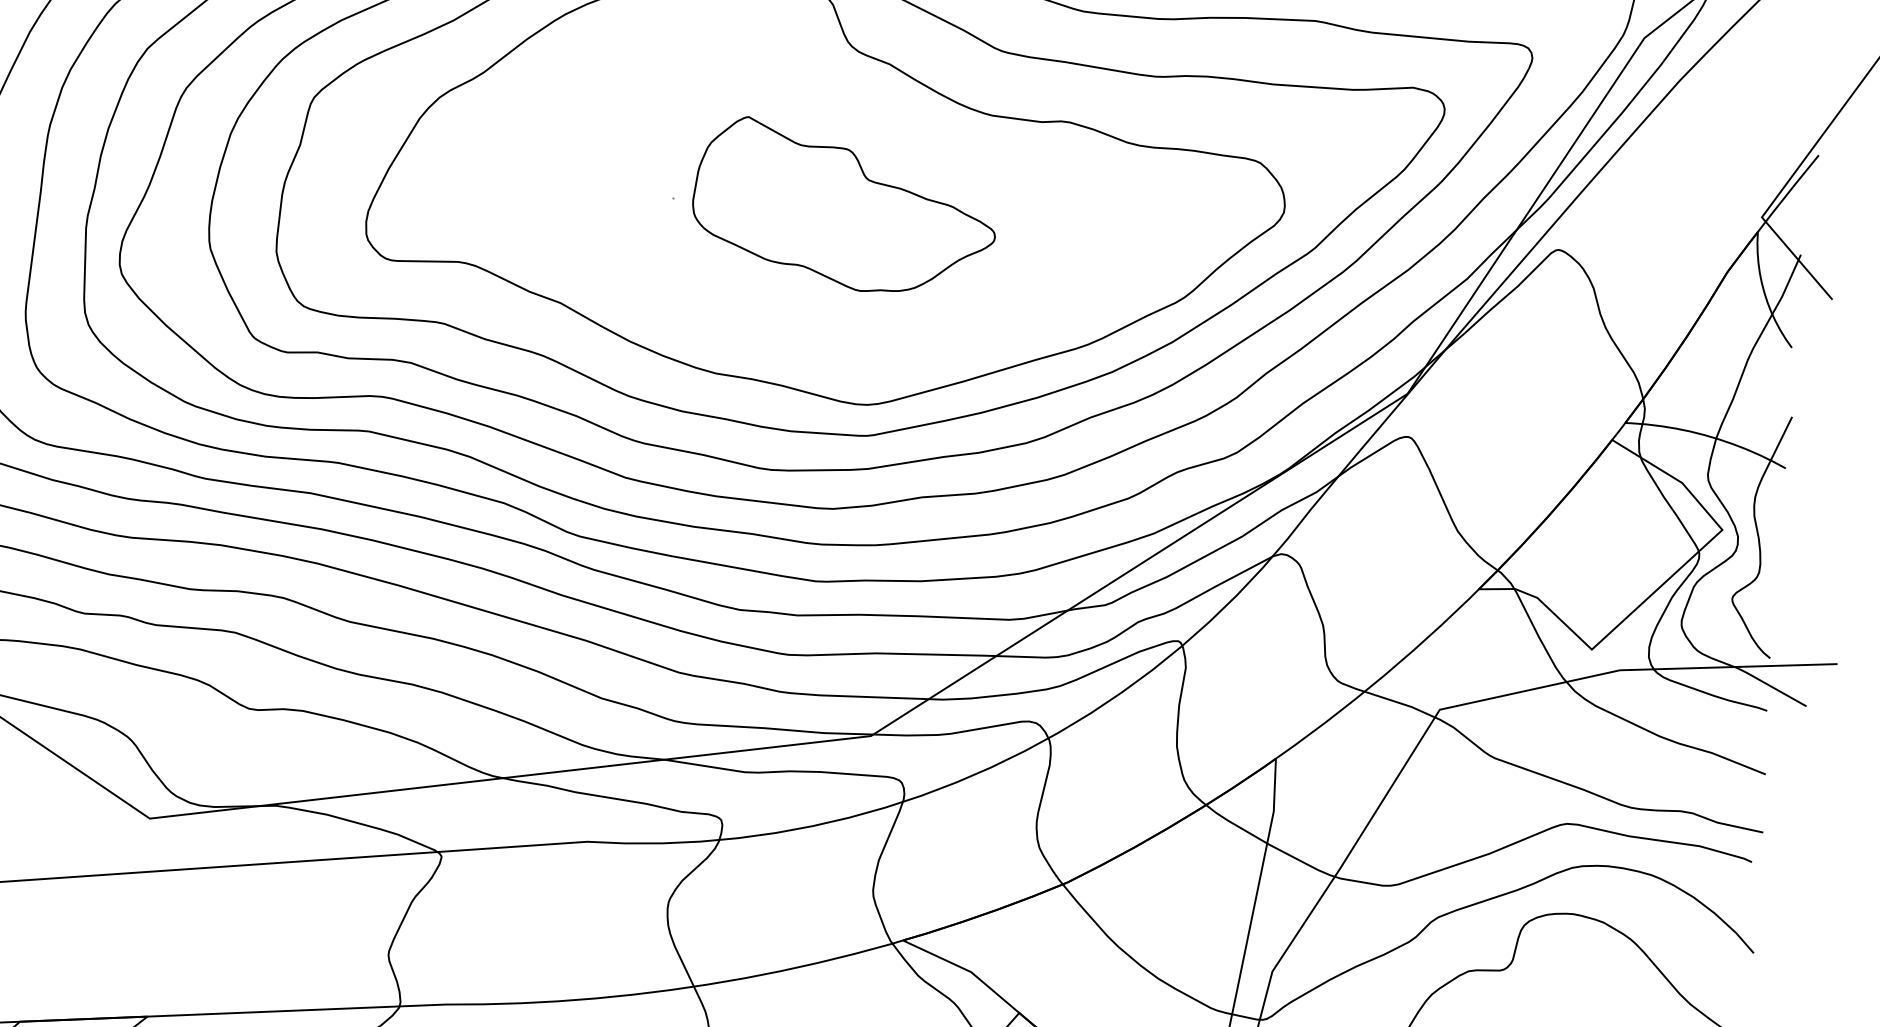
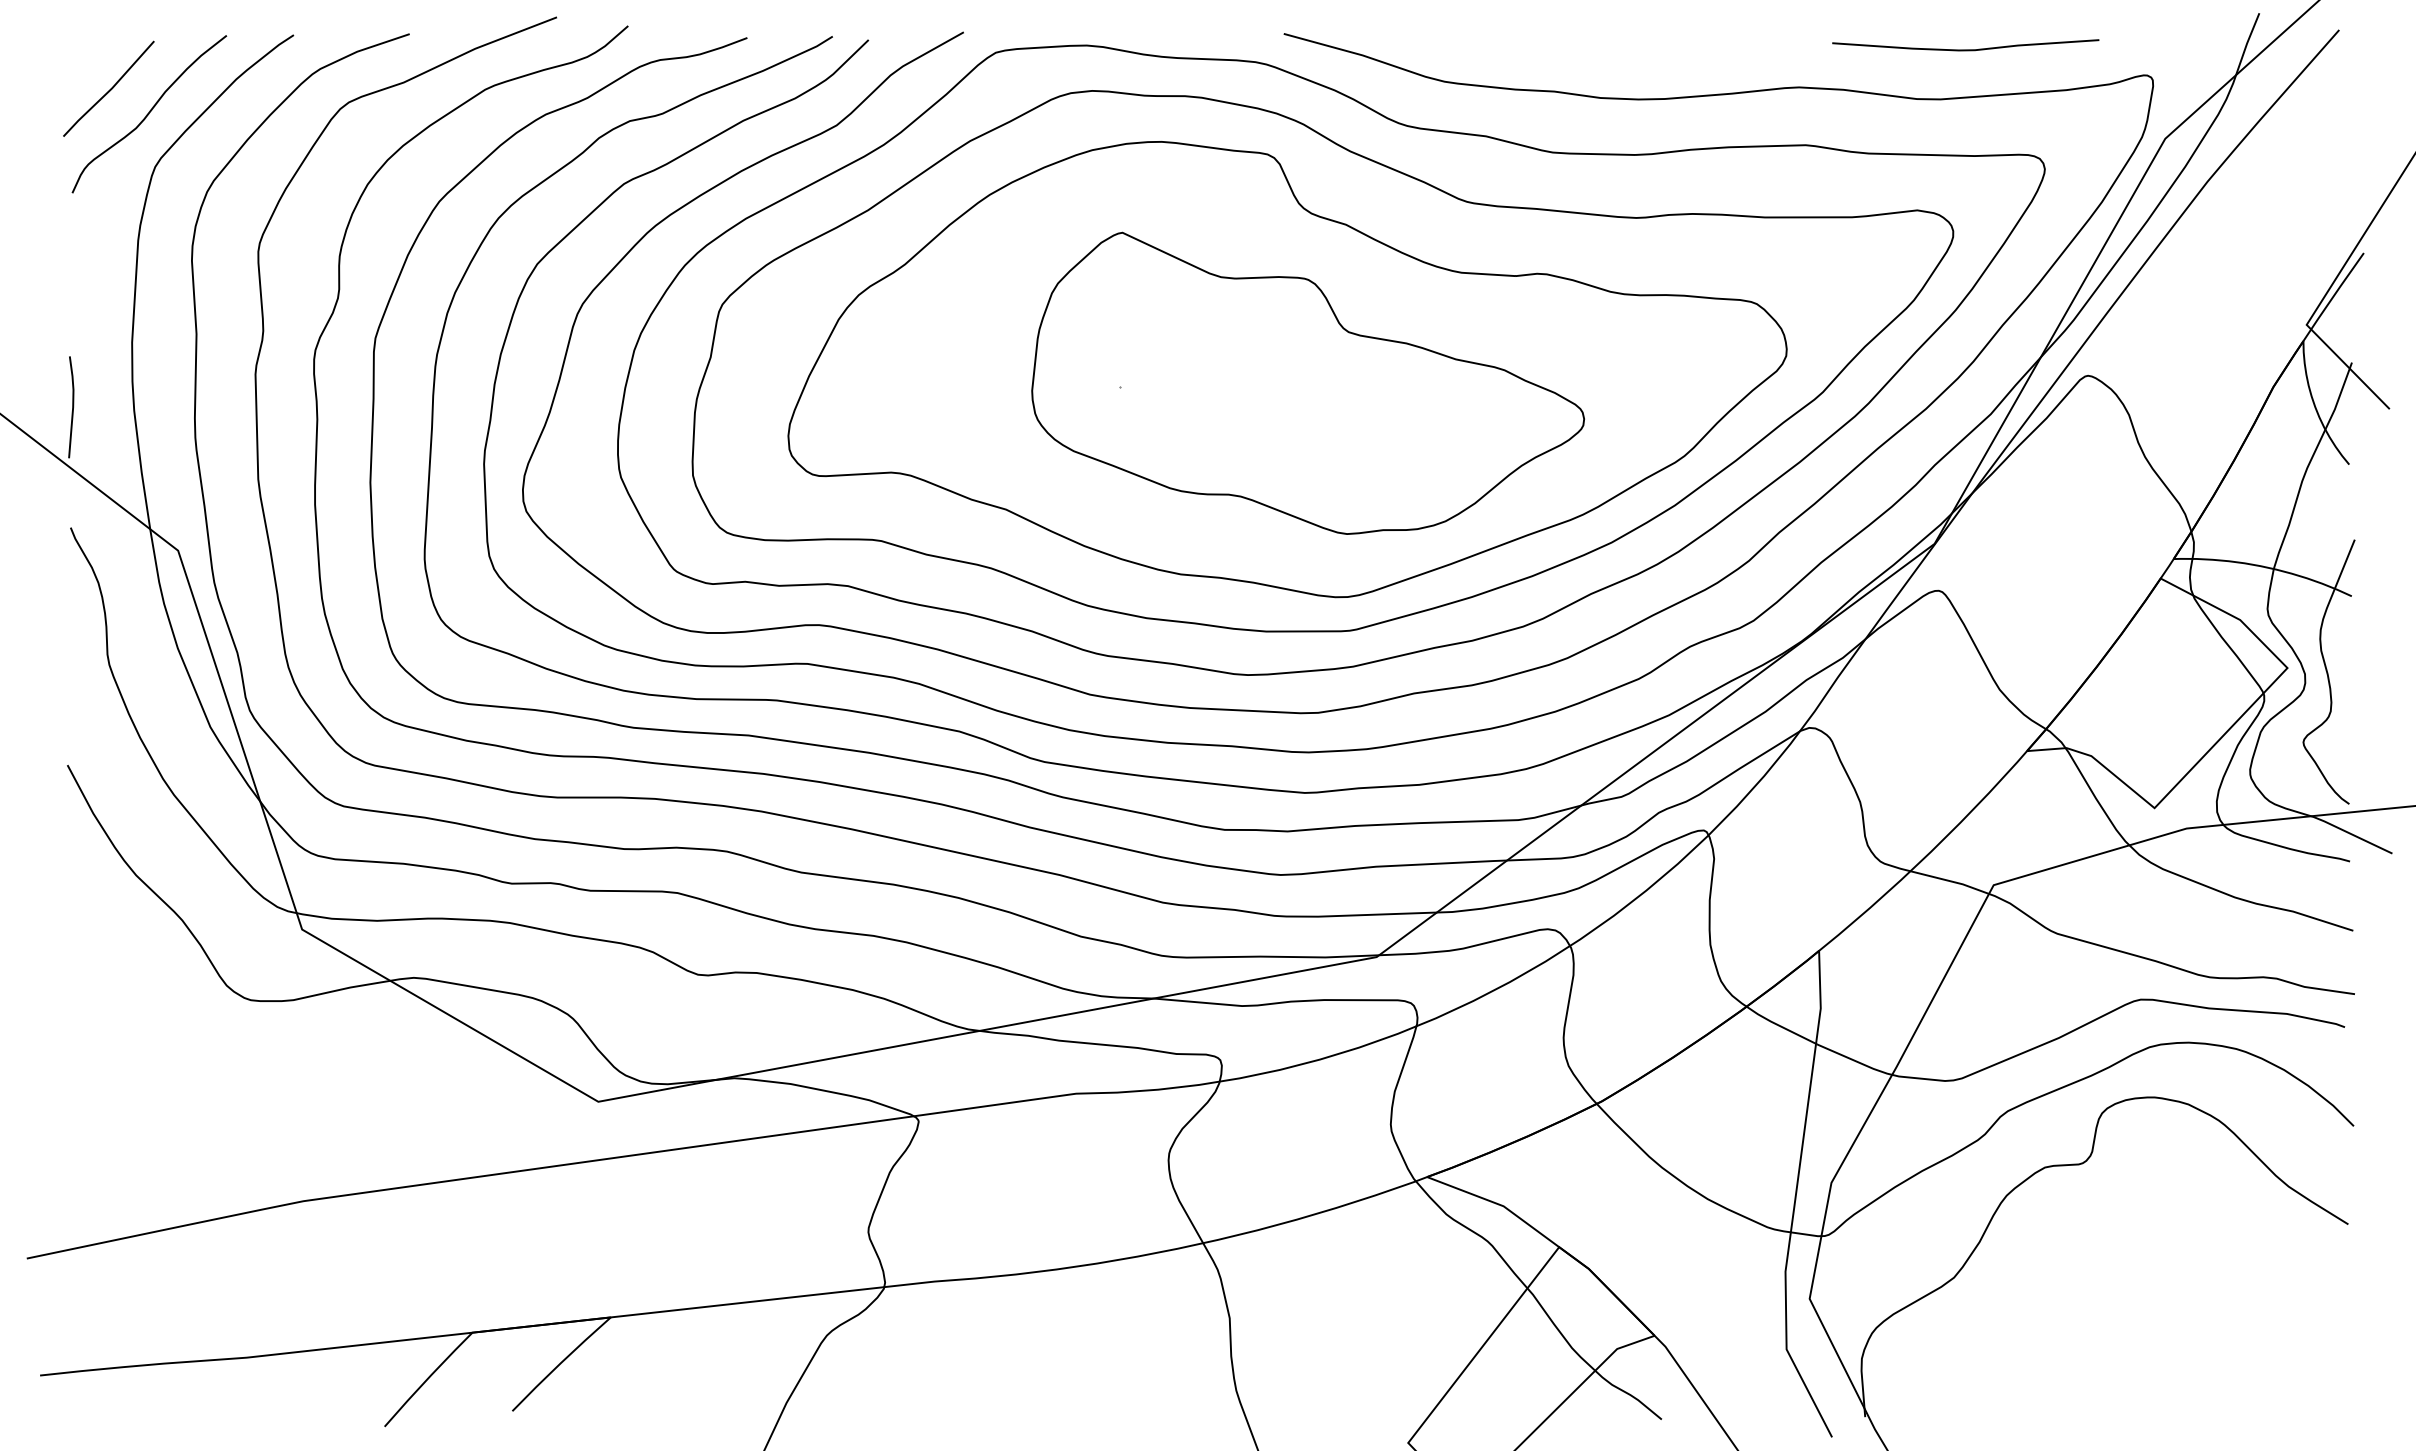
part: (844, 206) -> (1307, 382), size x1.67

